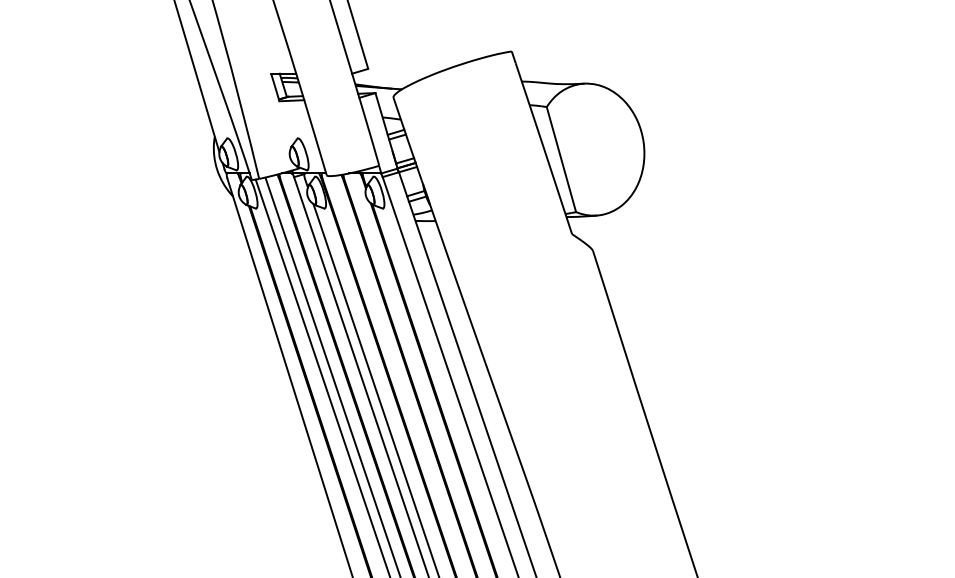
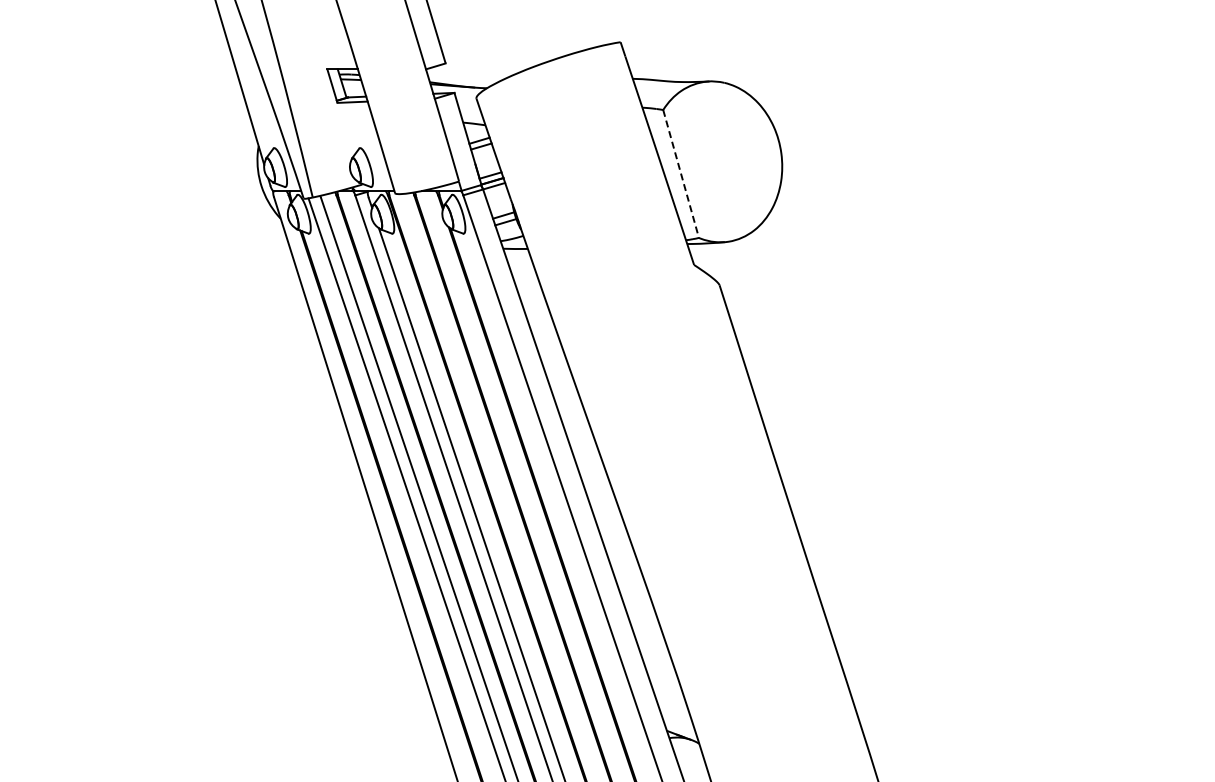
line: (561, 160) -> (681, 174), solid -> dashed

